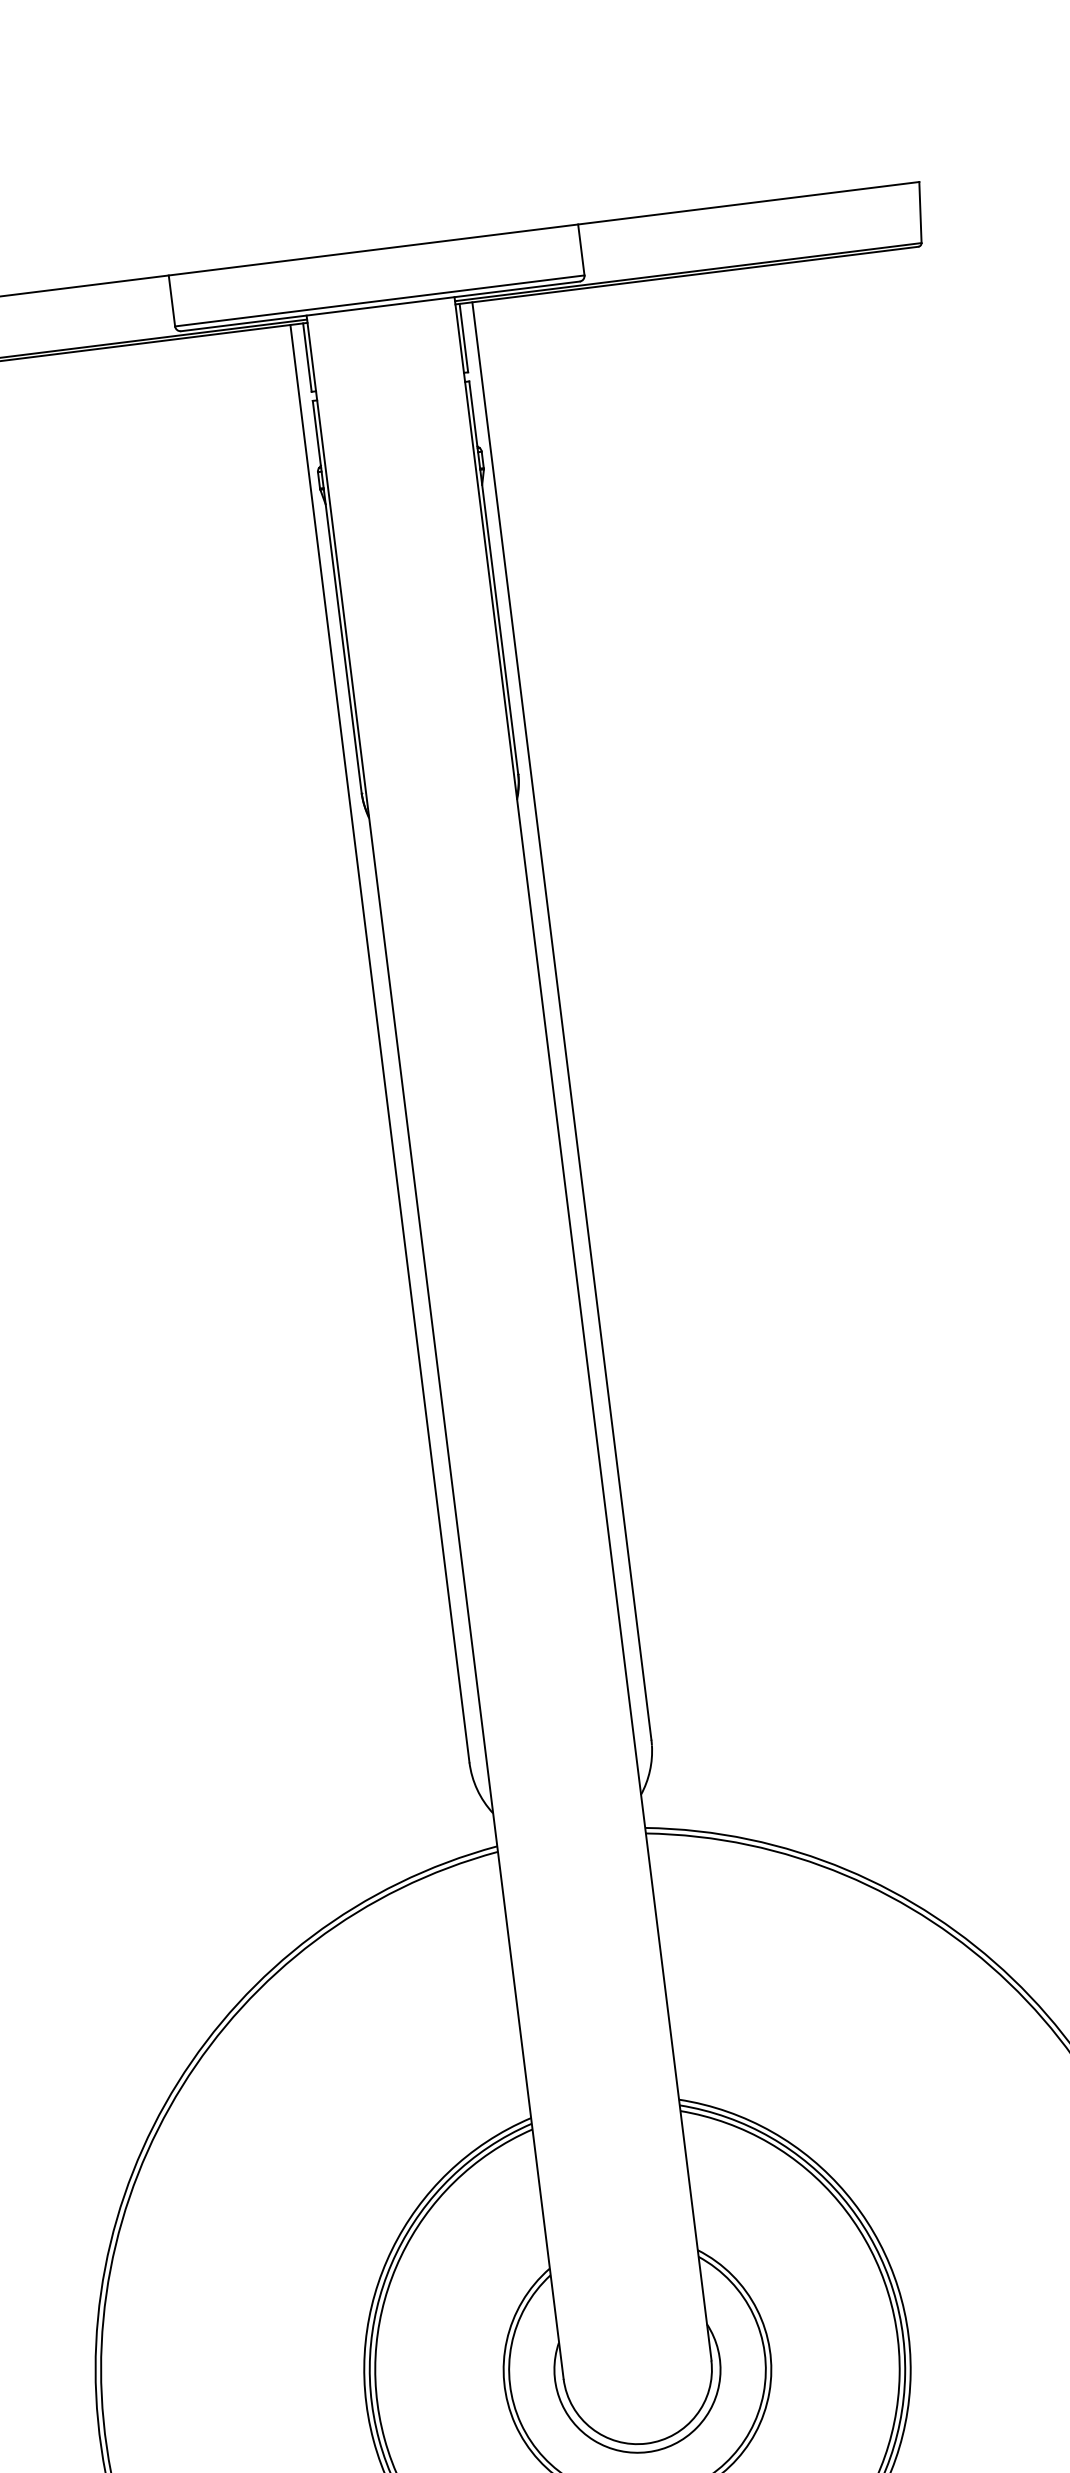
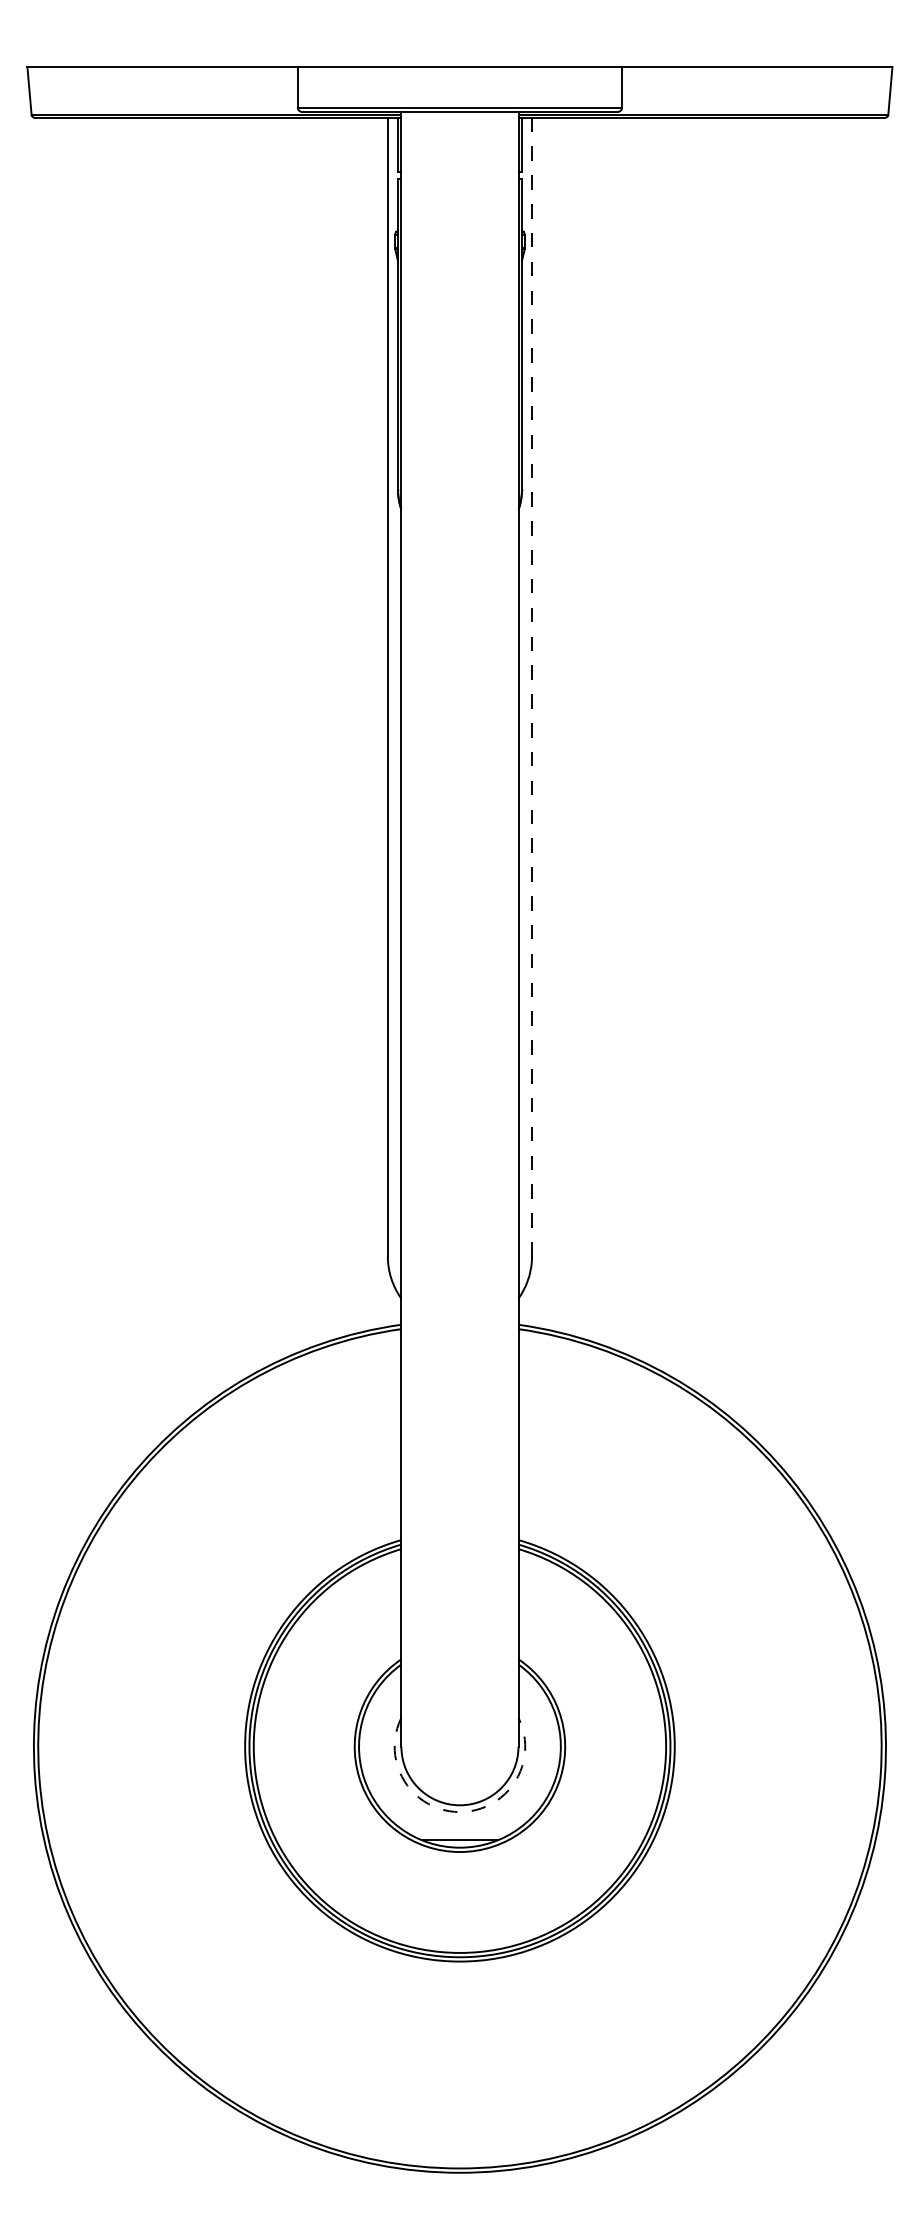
line: (562, 1021) -> (532, 687), solid -> dashed
arc: (647, 2452) -> (459, 1812), solid -> dashed

